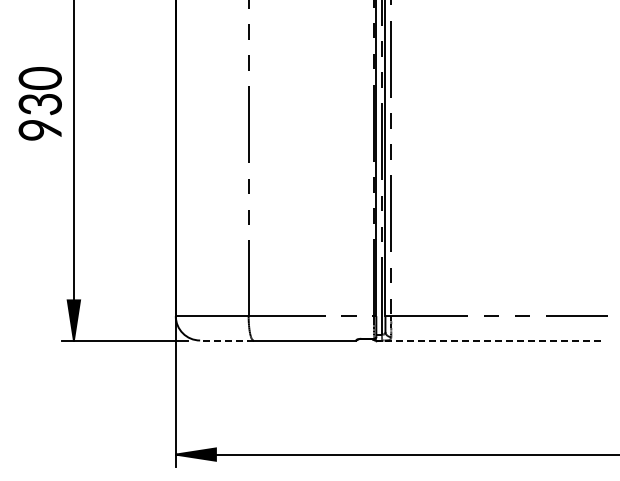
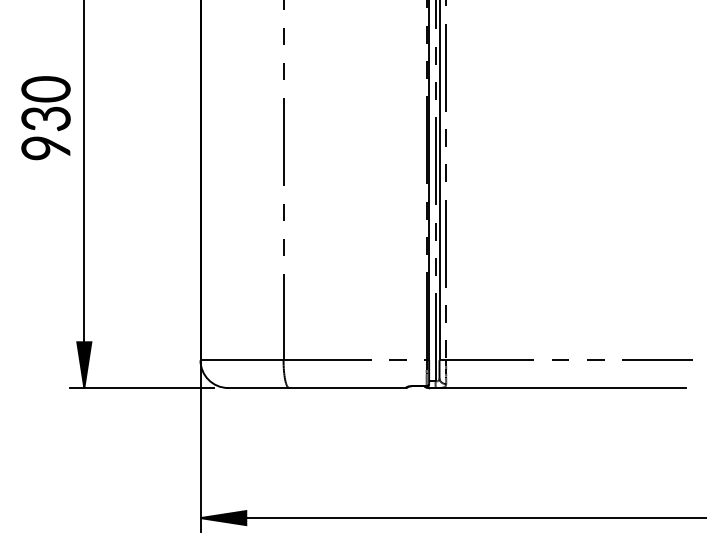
line: (226, 340) -> (258, 388), dashed -> solid
line: (488, 340) -> (557, 388), dashed -> solid

